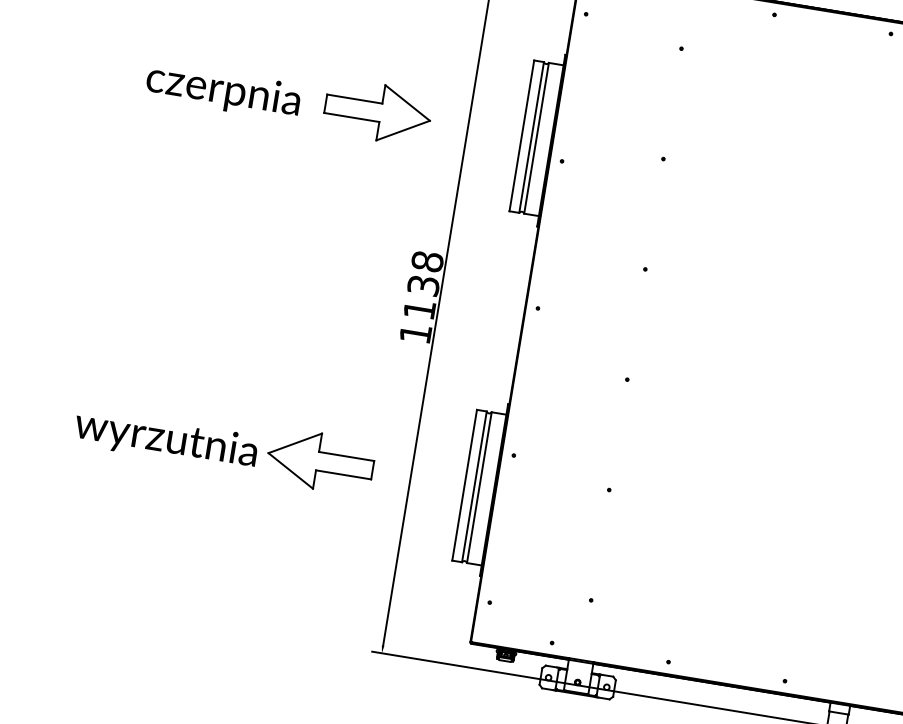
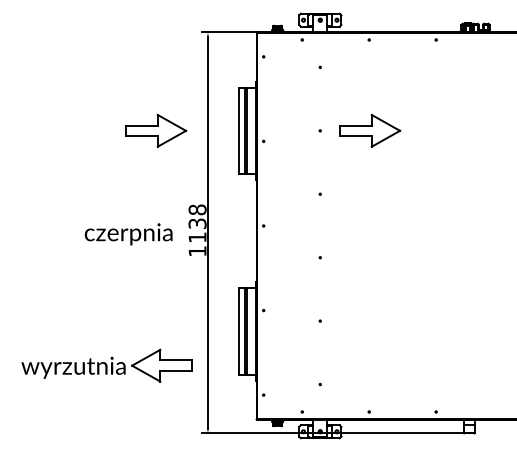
text: (222, 91) -> (128, 234), moved
part: (750, 172) -> (370, 130), added
part: (223, 445) -> (106, 365), moved

